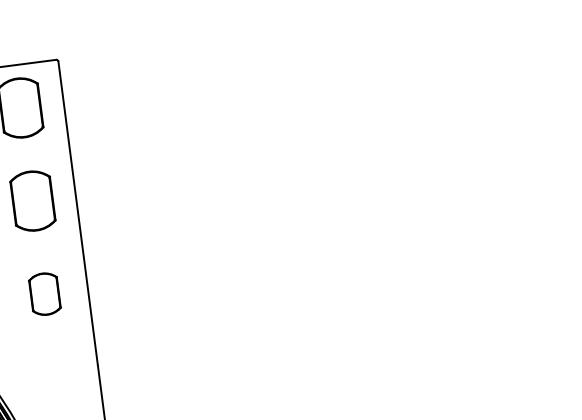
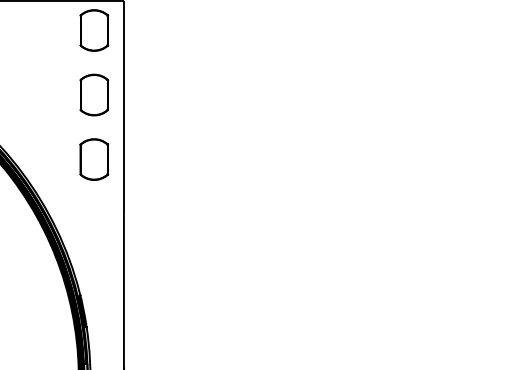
part: (43, 294) -> (93, 159), size x1.43

